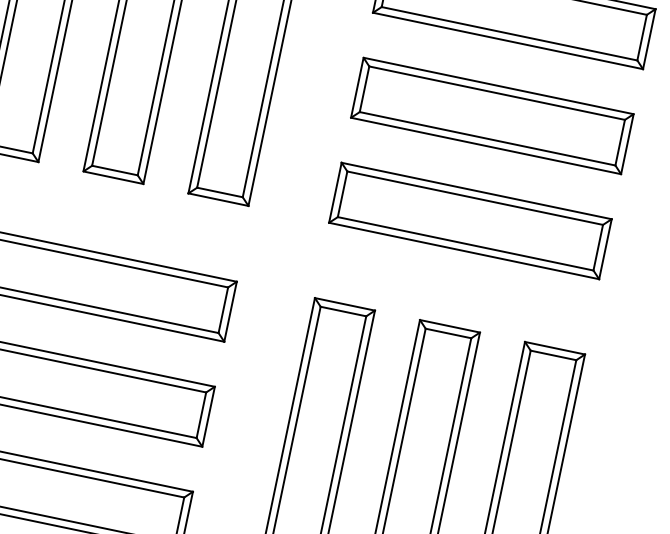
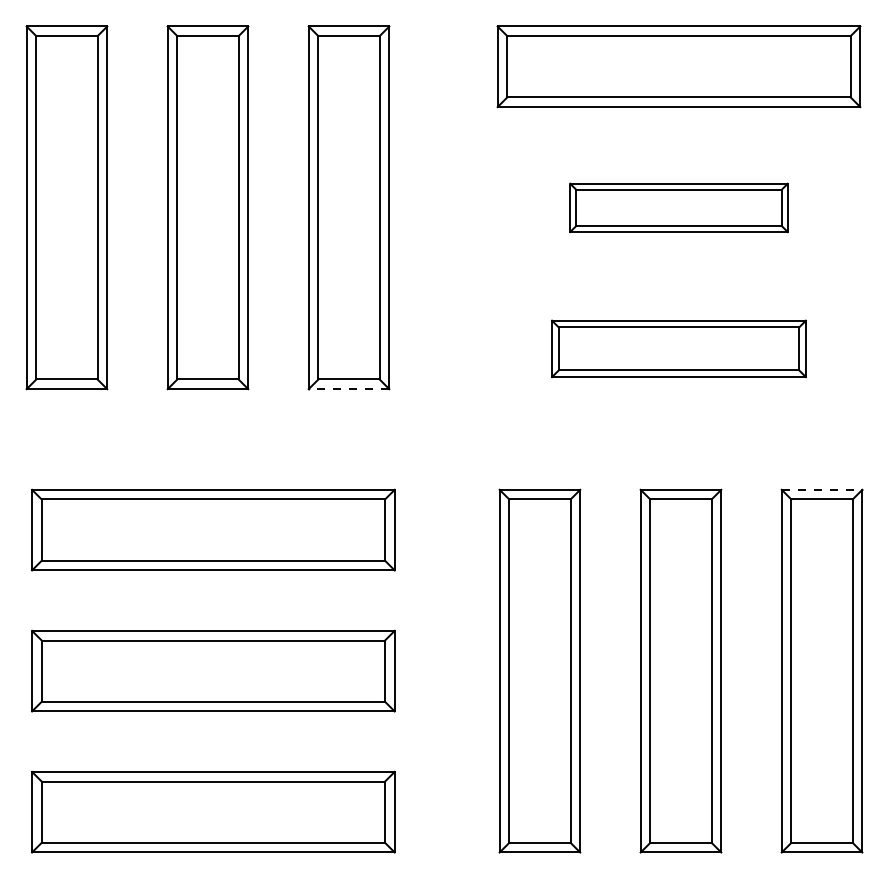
part: (492, 115) -> (678, 207), size x0.6
line: (218, 199) -> (348, 389), solid -> dashed
part: (470, 220) -> (678, 348), size x0.7
line: (555, 348) -> (822, 489), solid -> dashed

